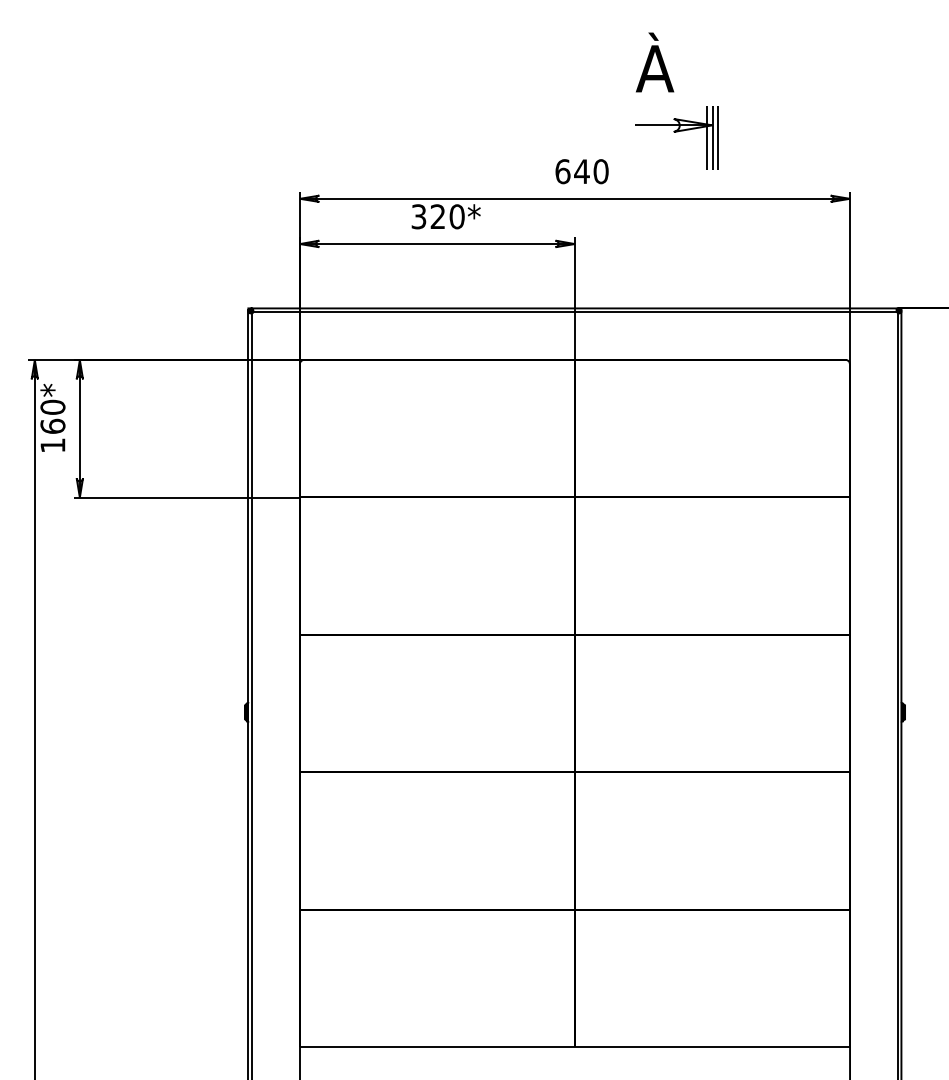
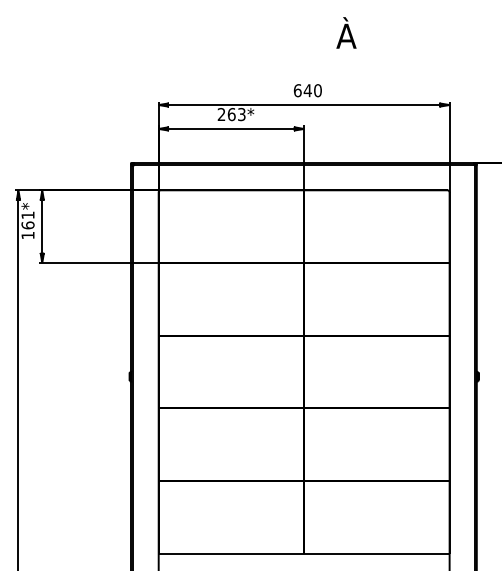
part: (677, 137) -> (358, 72), removed
text: (437, 216) -> (231, 114), 320* -> 263*
text: (51, 407) -> (27, 215), 160* -> 161*

